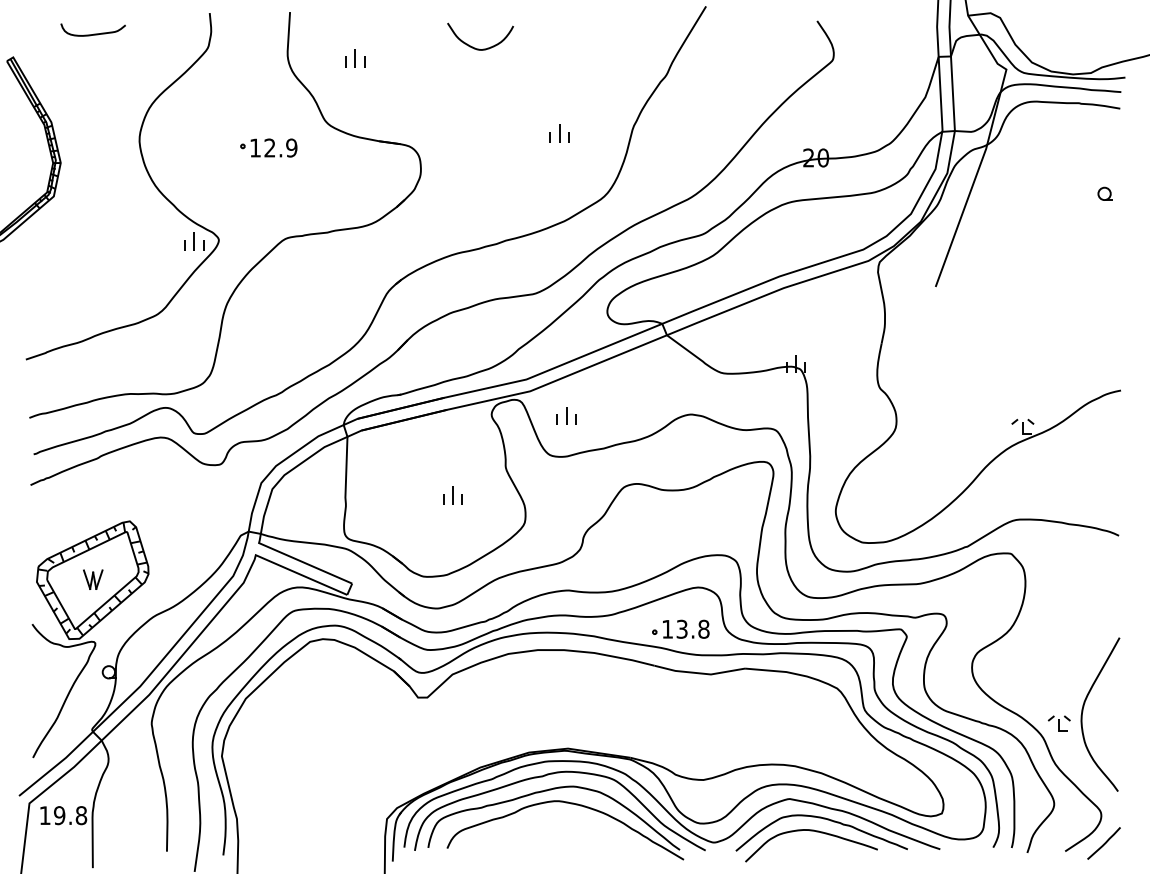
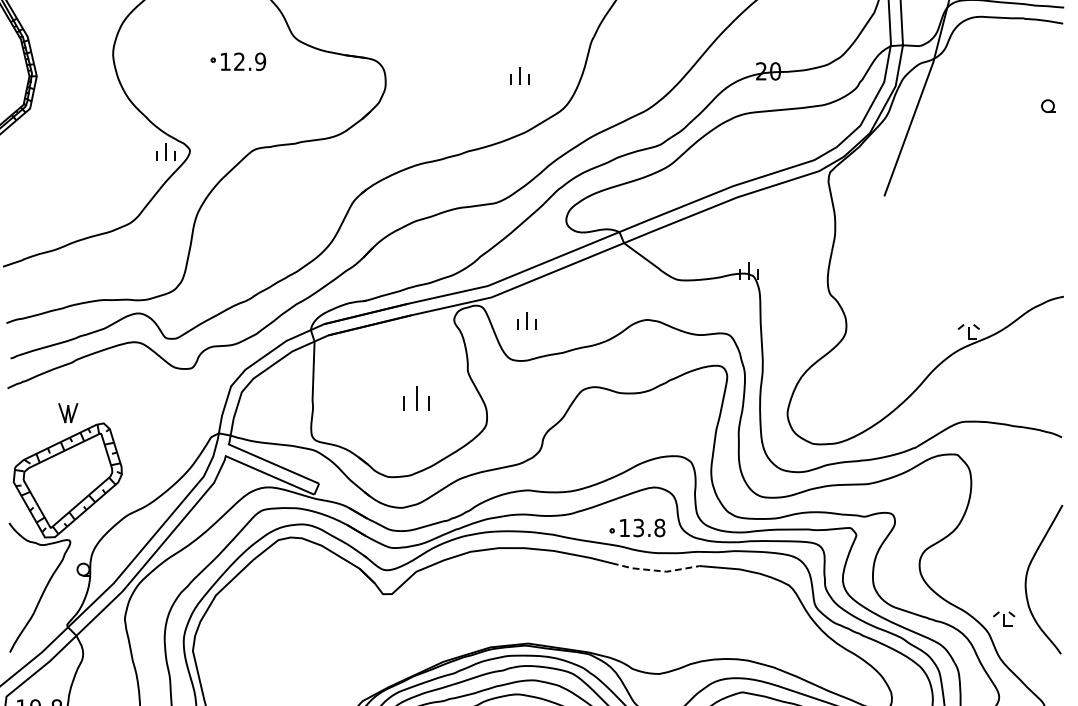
part: (559, 133) -> (519, 75), moved
part: (452, 495) -> (416, 398), size x1.4
part: (93, 579) -> (68, 412), moved
line: (700, 673) -> (656, 570), solid -> dashed
curve: (1083, 711) -> (1027, 576), moved

